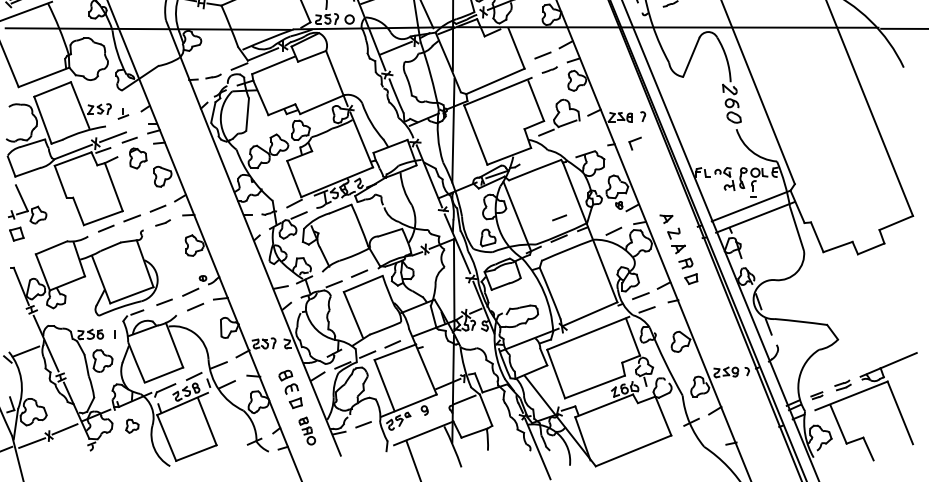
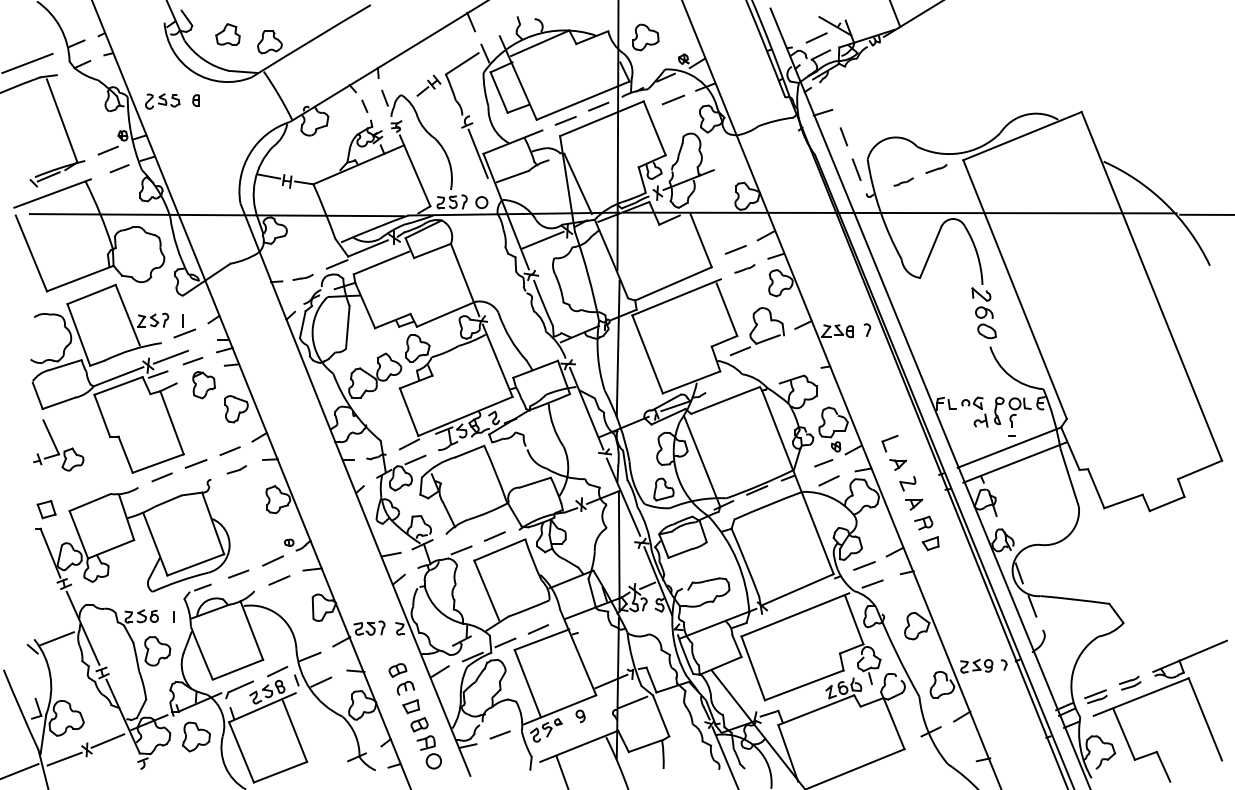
part: (123, 113) -> (184, 326), size x1.67
part: (634, 143) -> (889, 443), moved
line: (559, 218) -> (823, 463), moved
part: (16, 234) -> (46, 509), moved
part: (816, 395) -> (1095, 696), size x1.43
part: (132, 425) -> (196, 736), size x1.67
part: (306, 431) -> (425, 743), size x1.43

